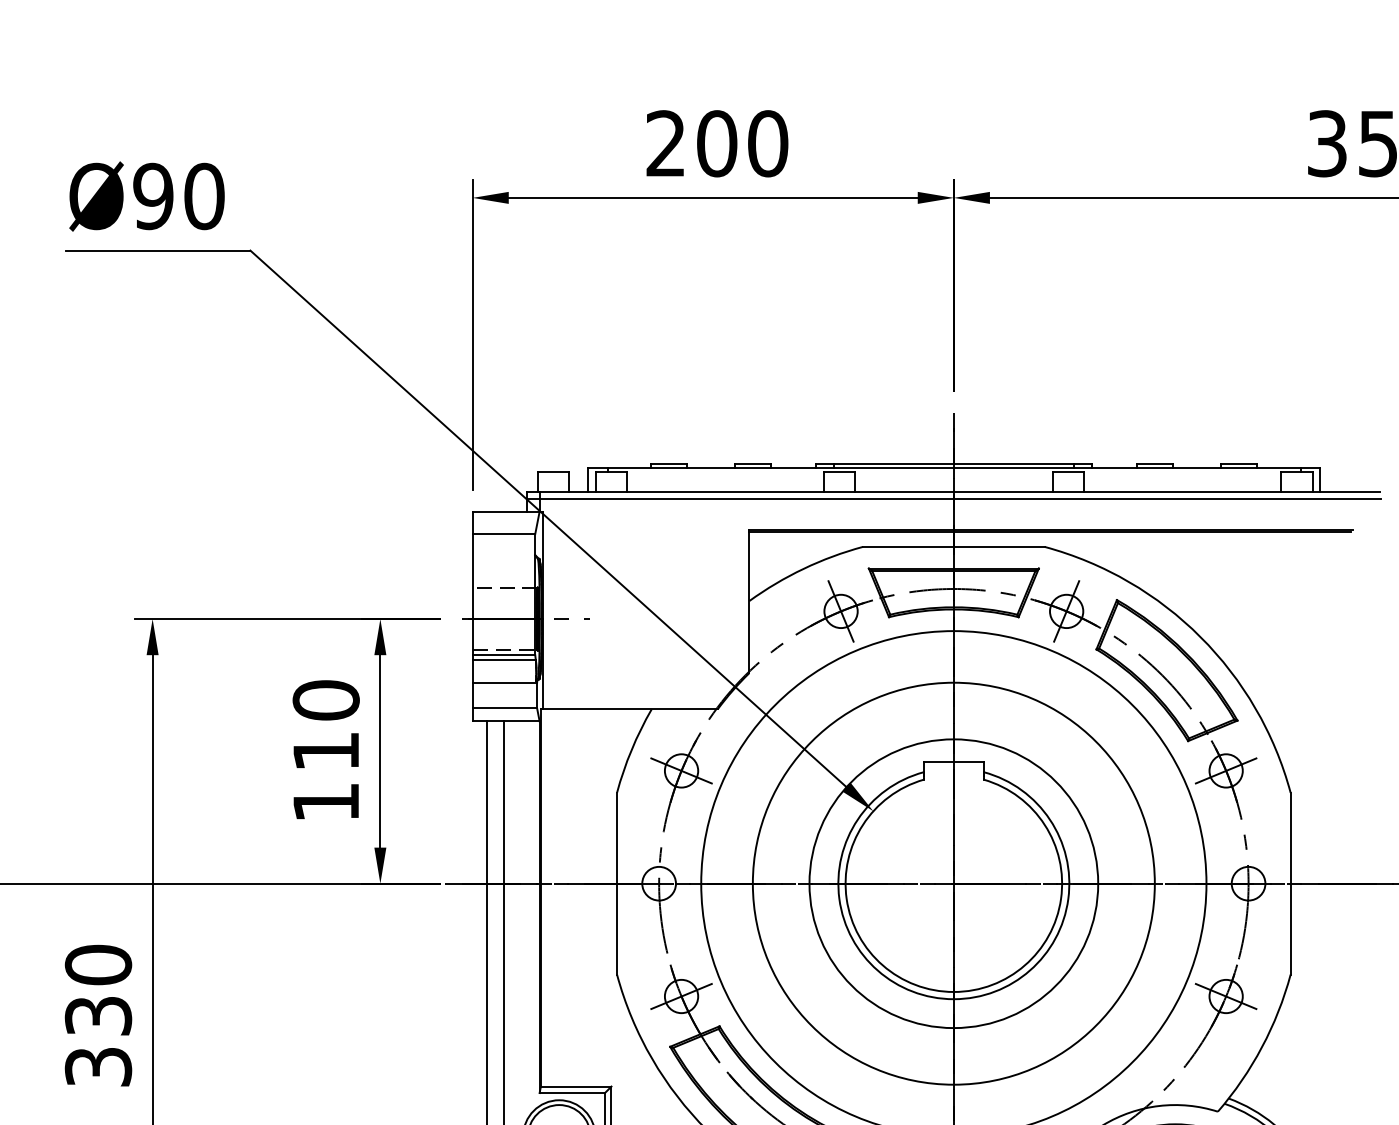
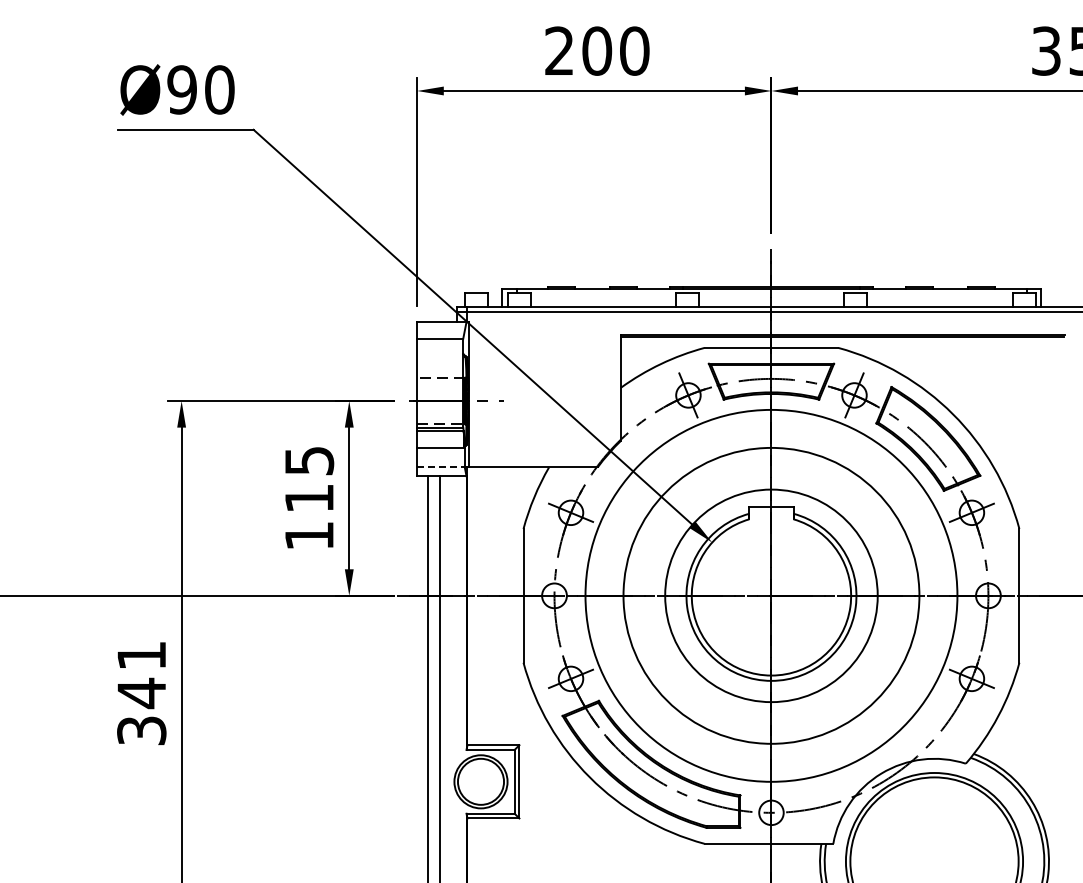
text: (326, 699) -> (309, 460), 110 -> 115
line: (504, 707) -> (440, 466), solid -> dashed
text: (98, 990) -> (141, 674), 330 -> 341

